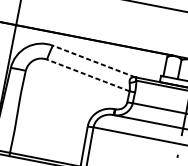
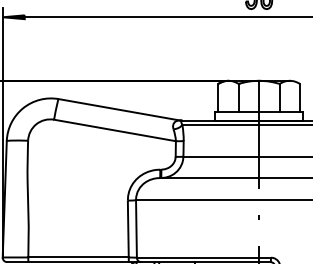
line: (93, 61) -> (118, 109), dashed -> solid
line: (88, 75) -> (115, 130), dashed -> solid

